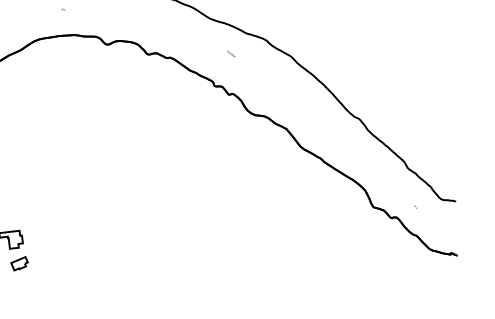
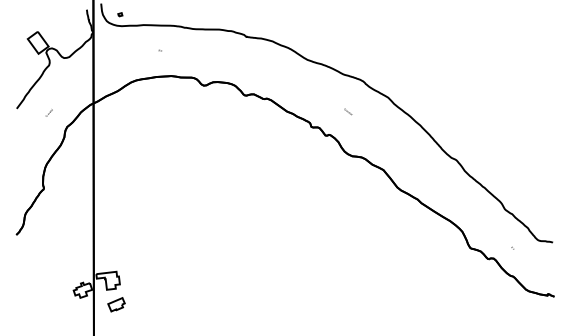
text: (231, 53) -> (348, 111), moved

